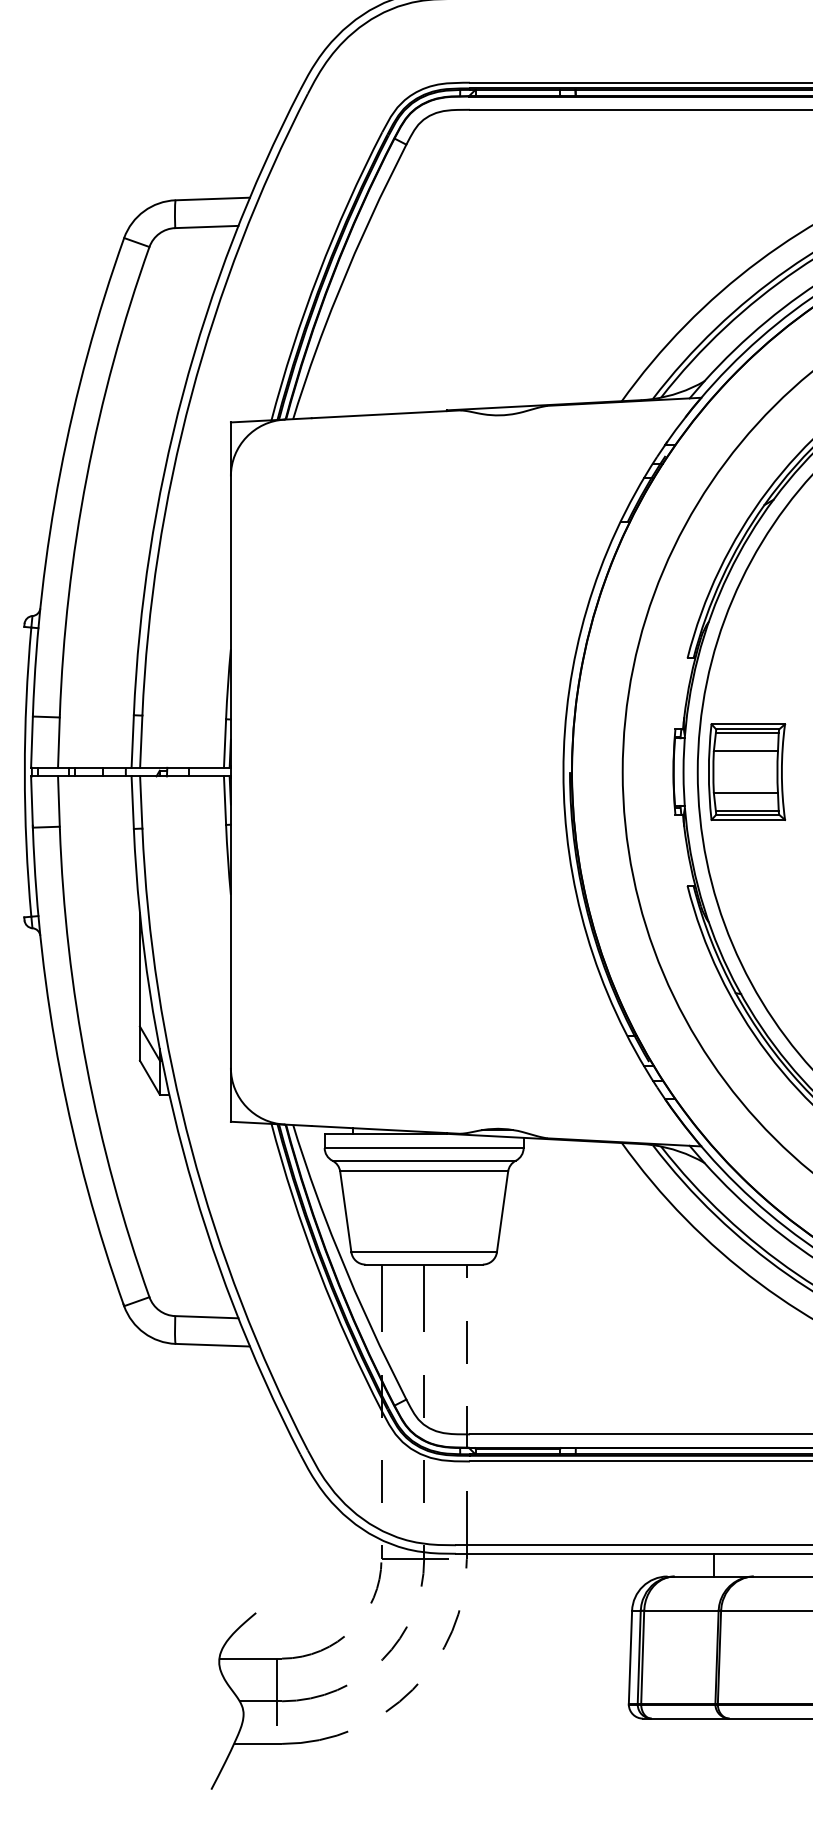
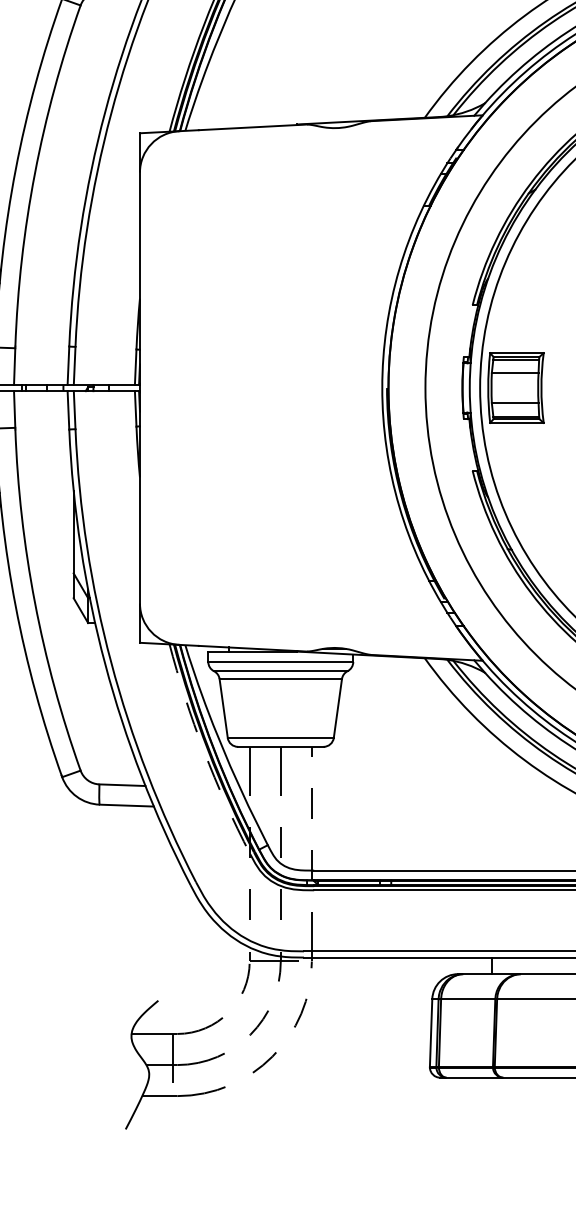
arc: (318, 1270) -> (203, 751), solid -> dashed

